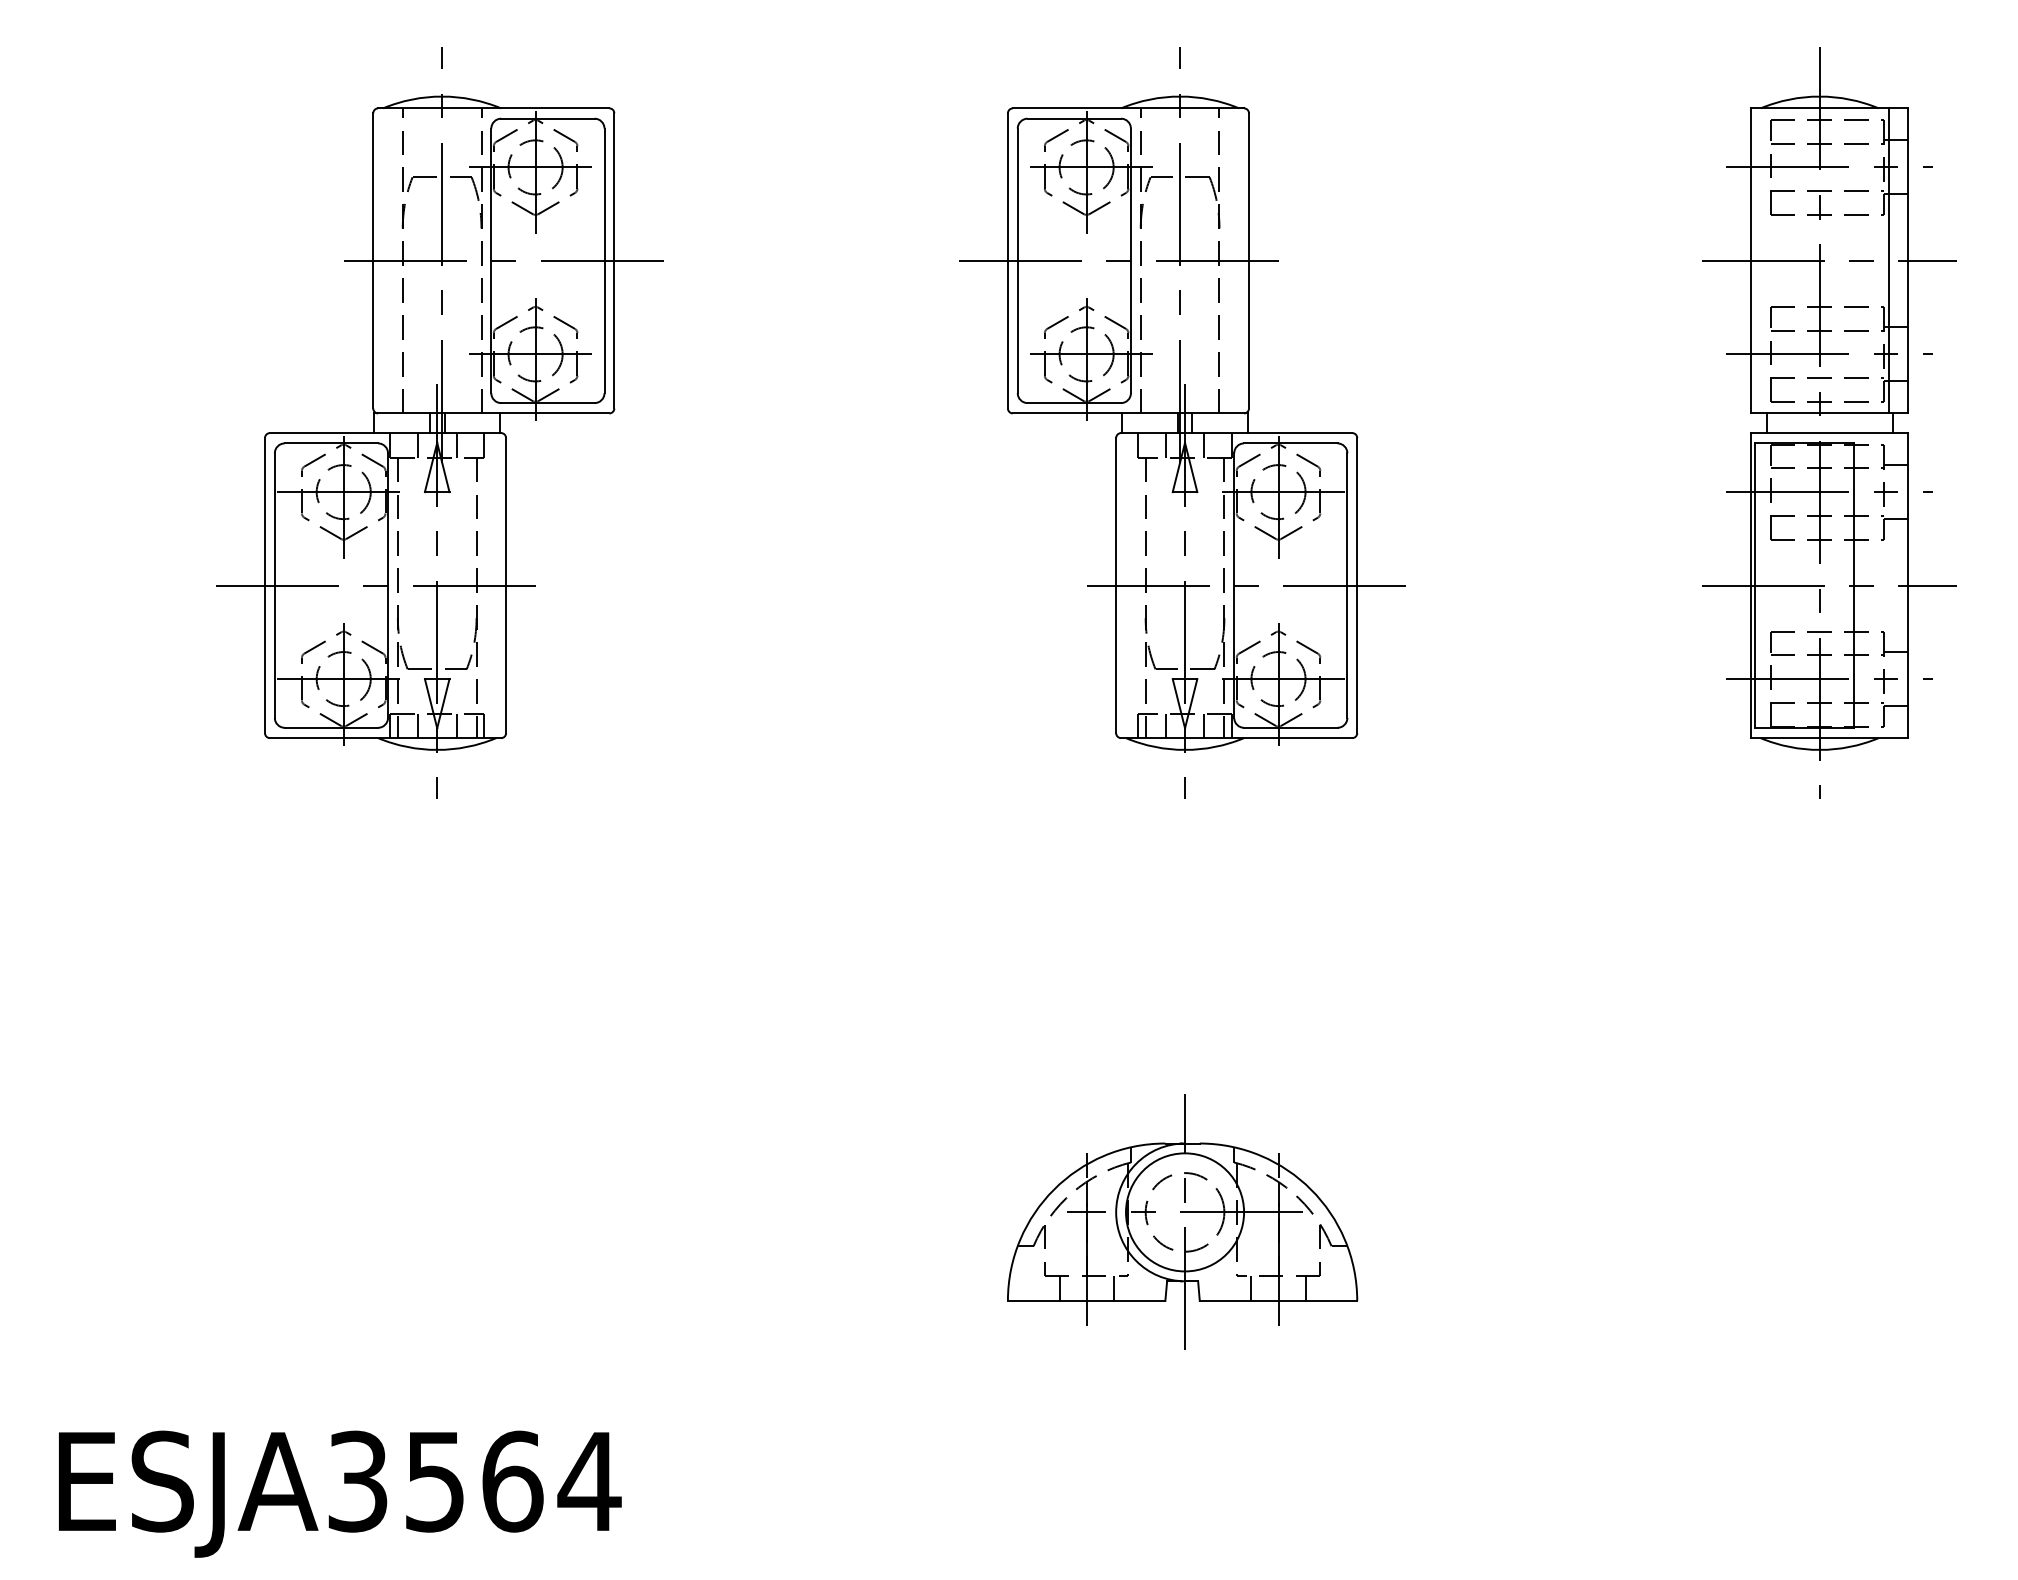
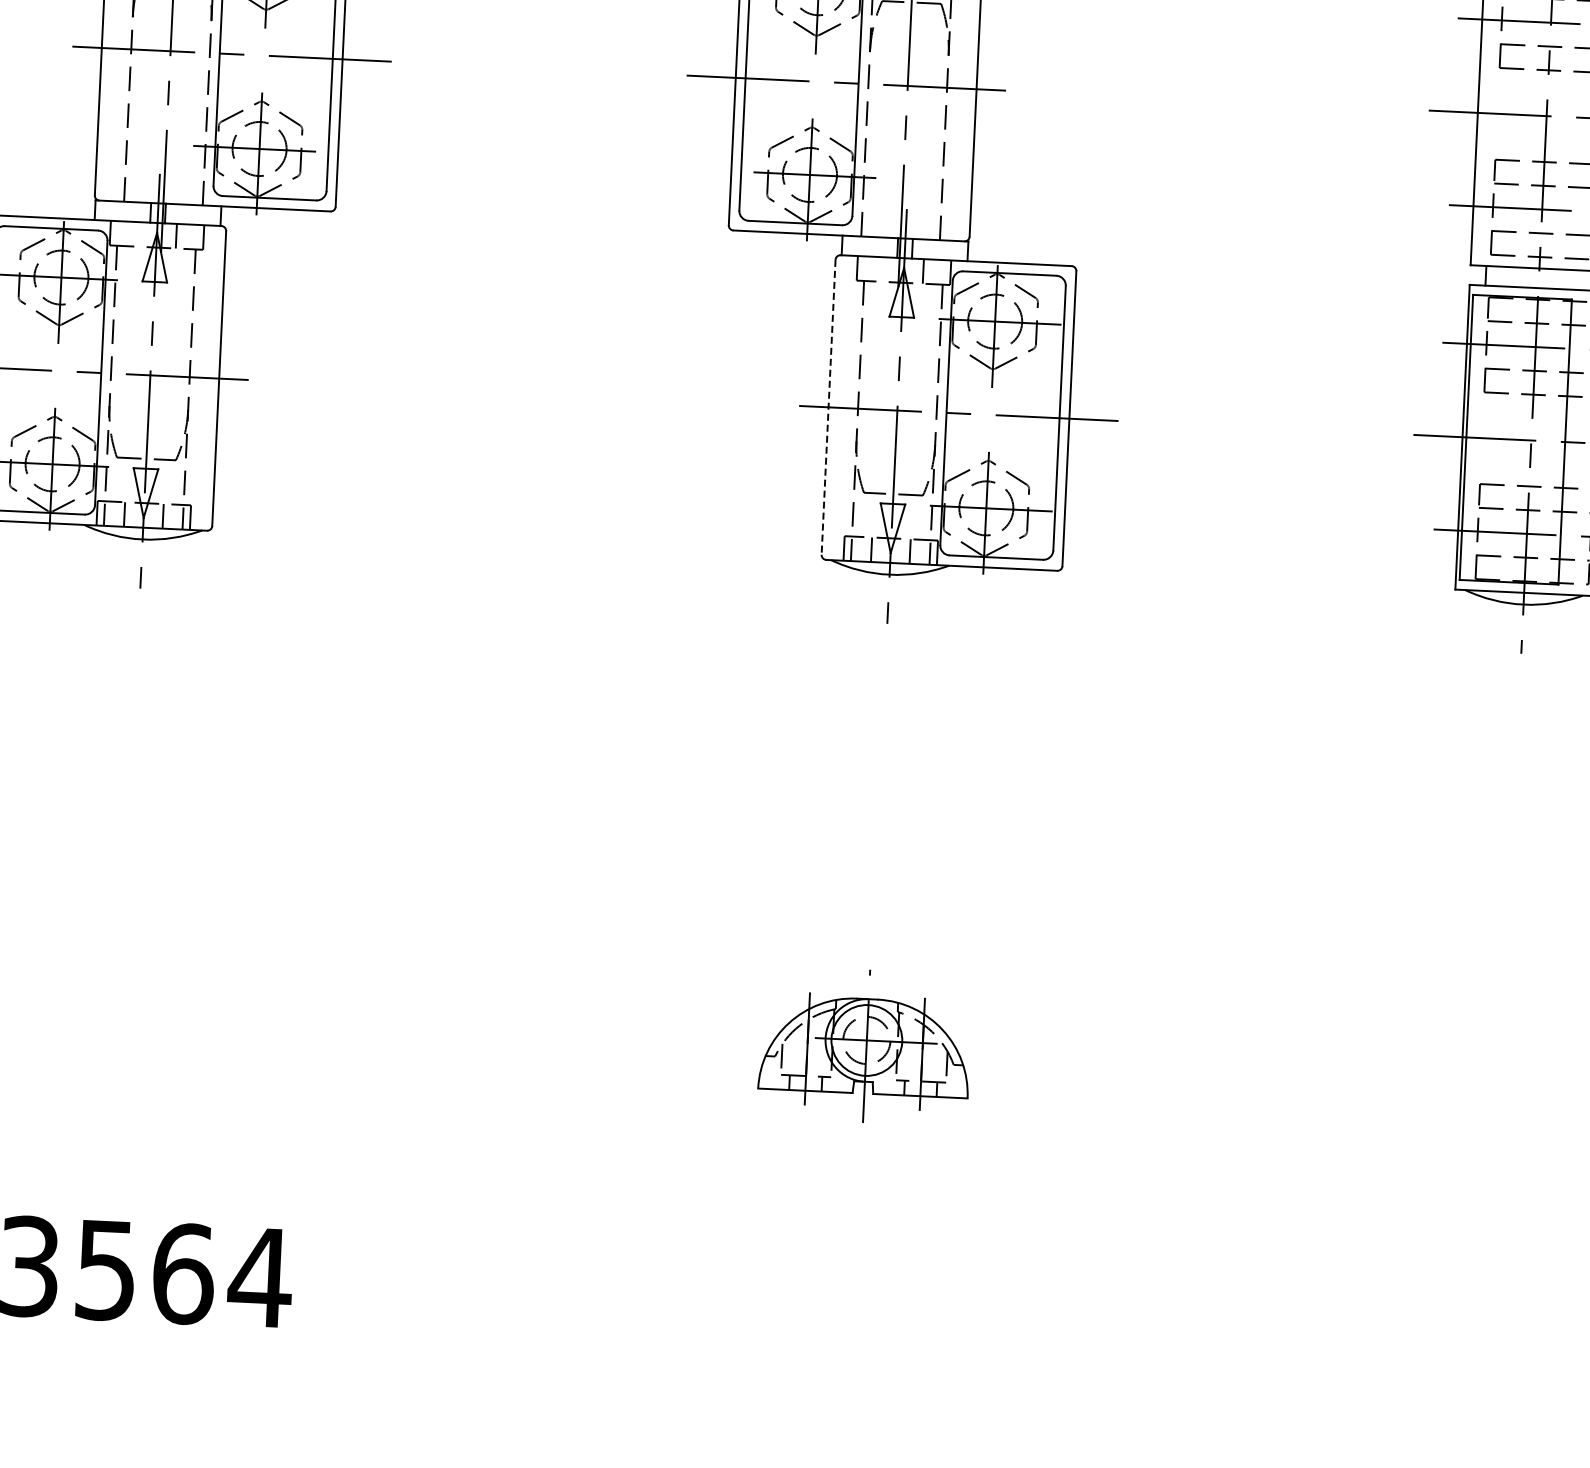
line: (417, 445) -> (137, 234), removed
line: (1165, 445) -> (884, 269), removed
line: (1116, 585) -> (828, 407), solid -> dashed
part: (1182, 1221) -> (864, 1045), size x0.6

